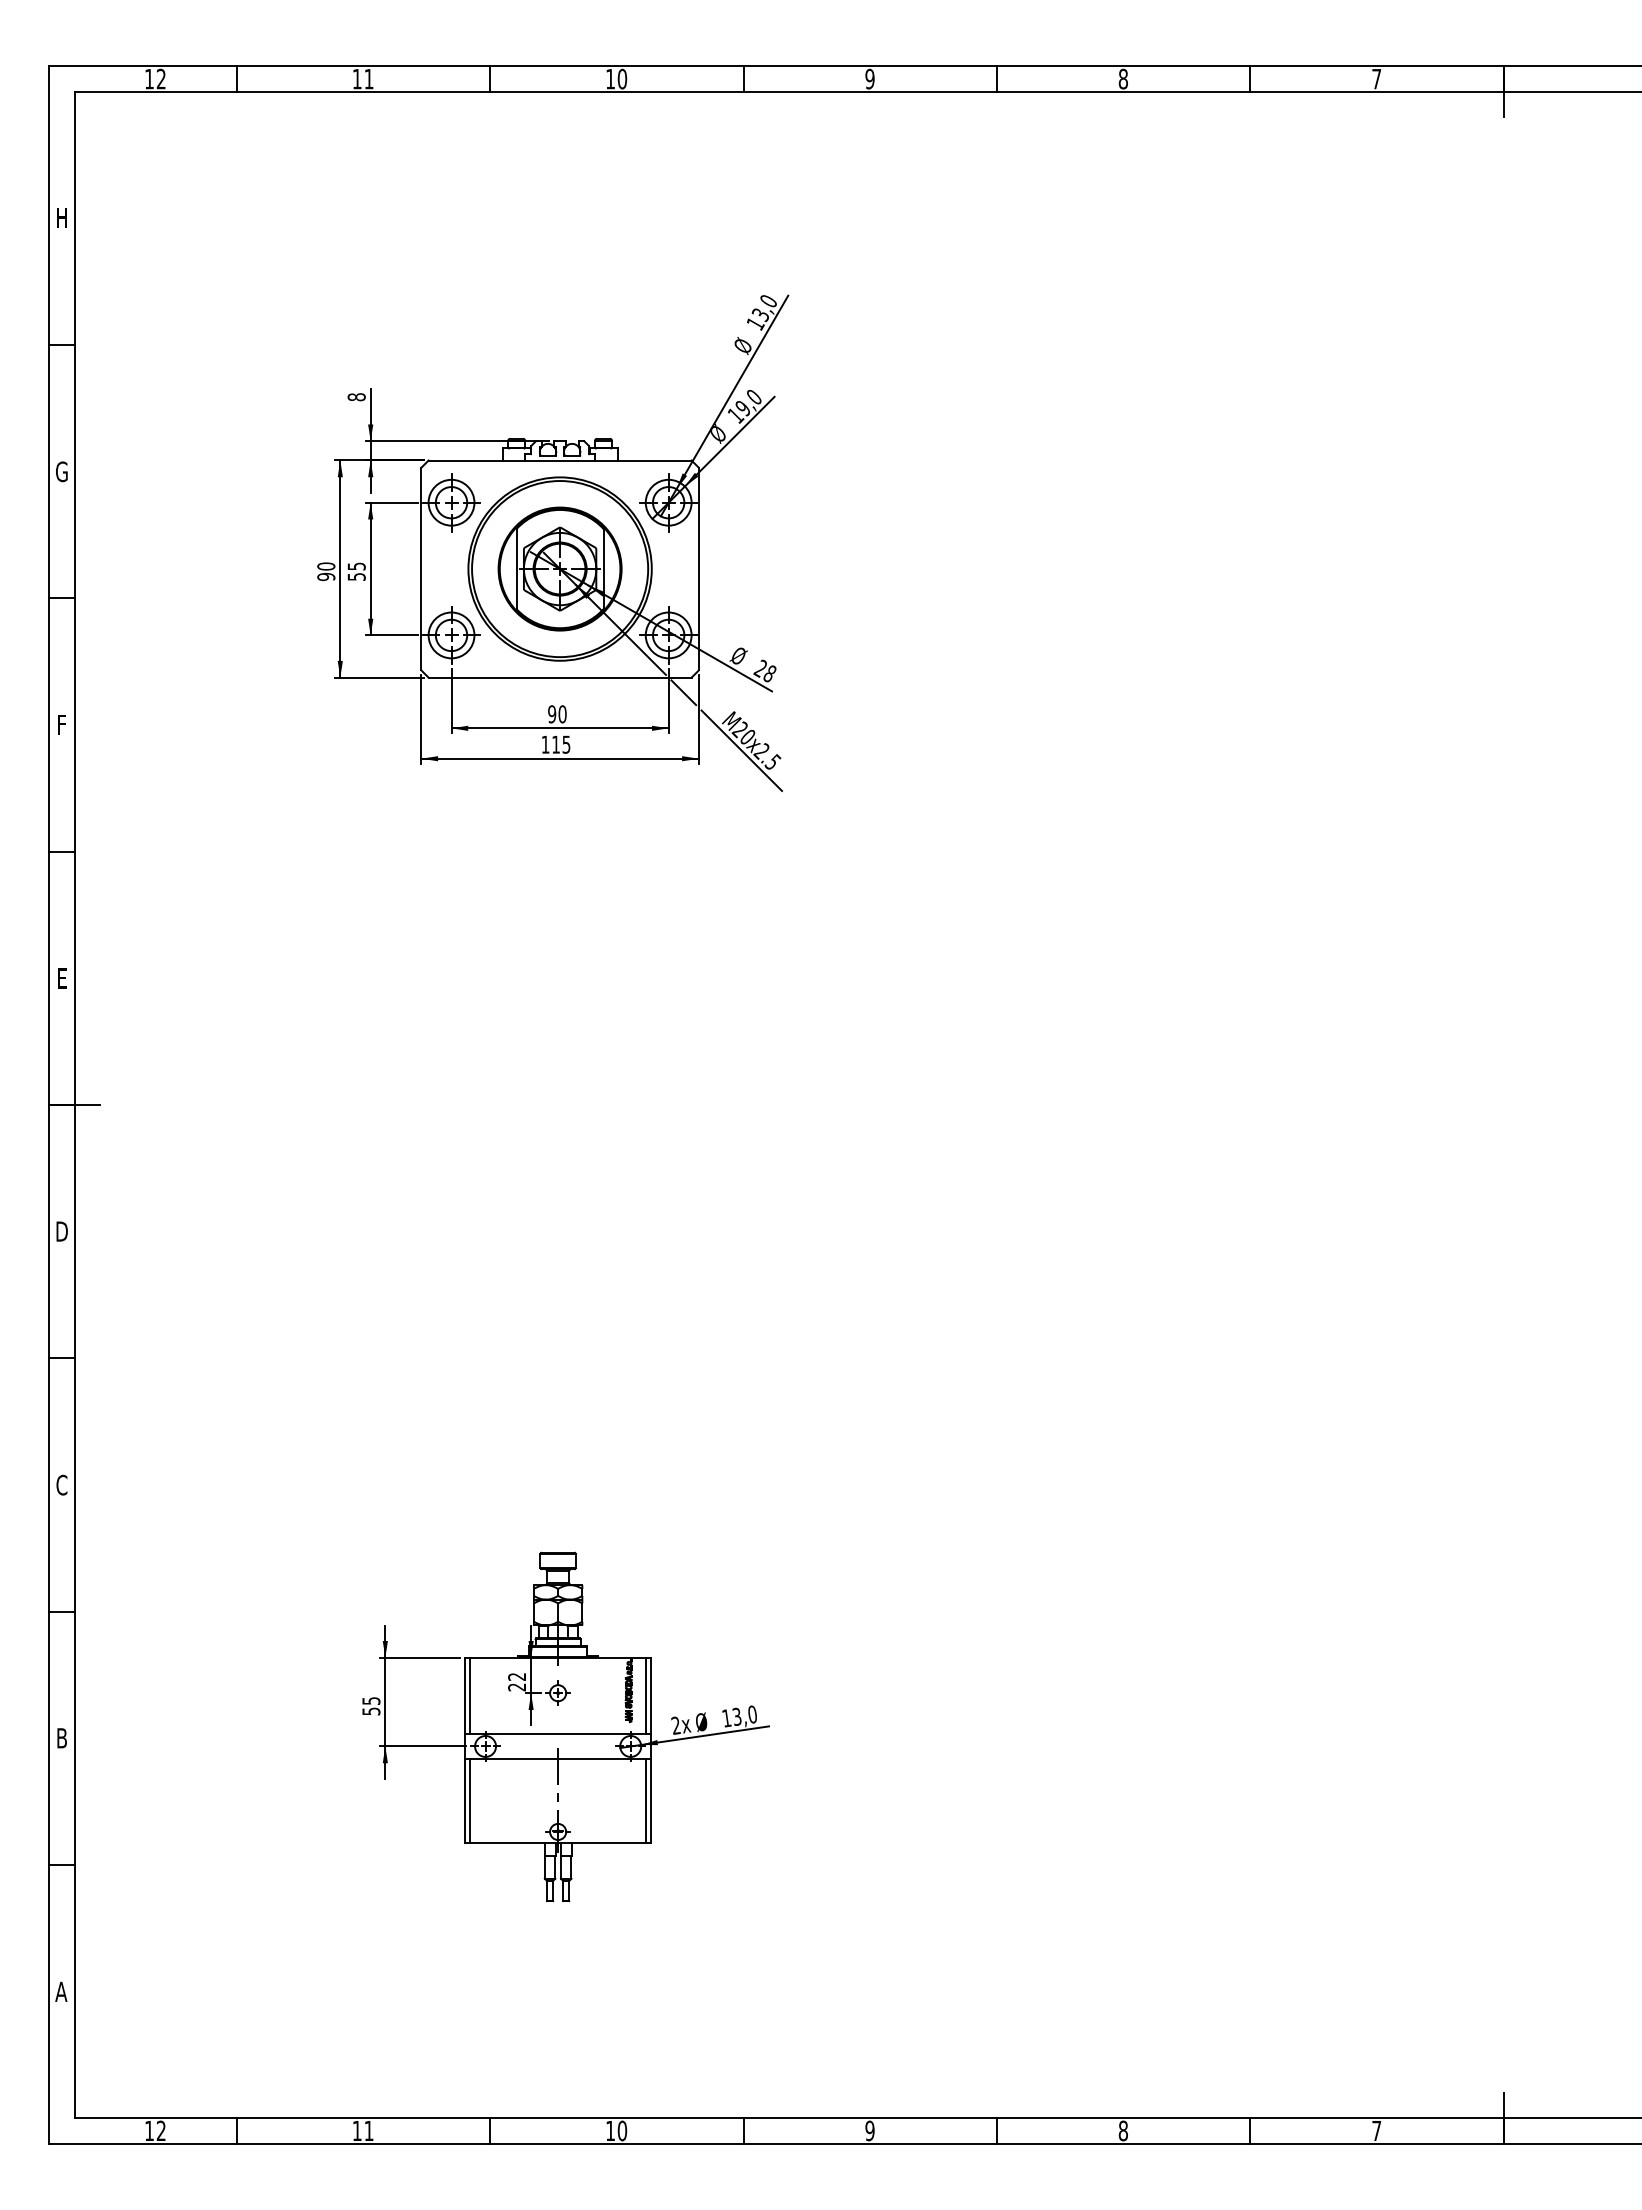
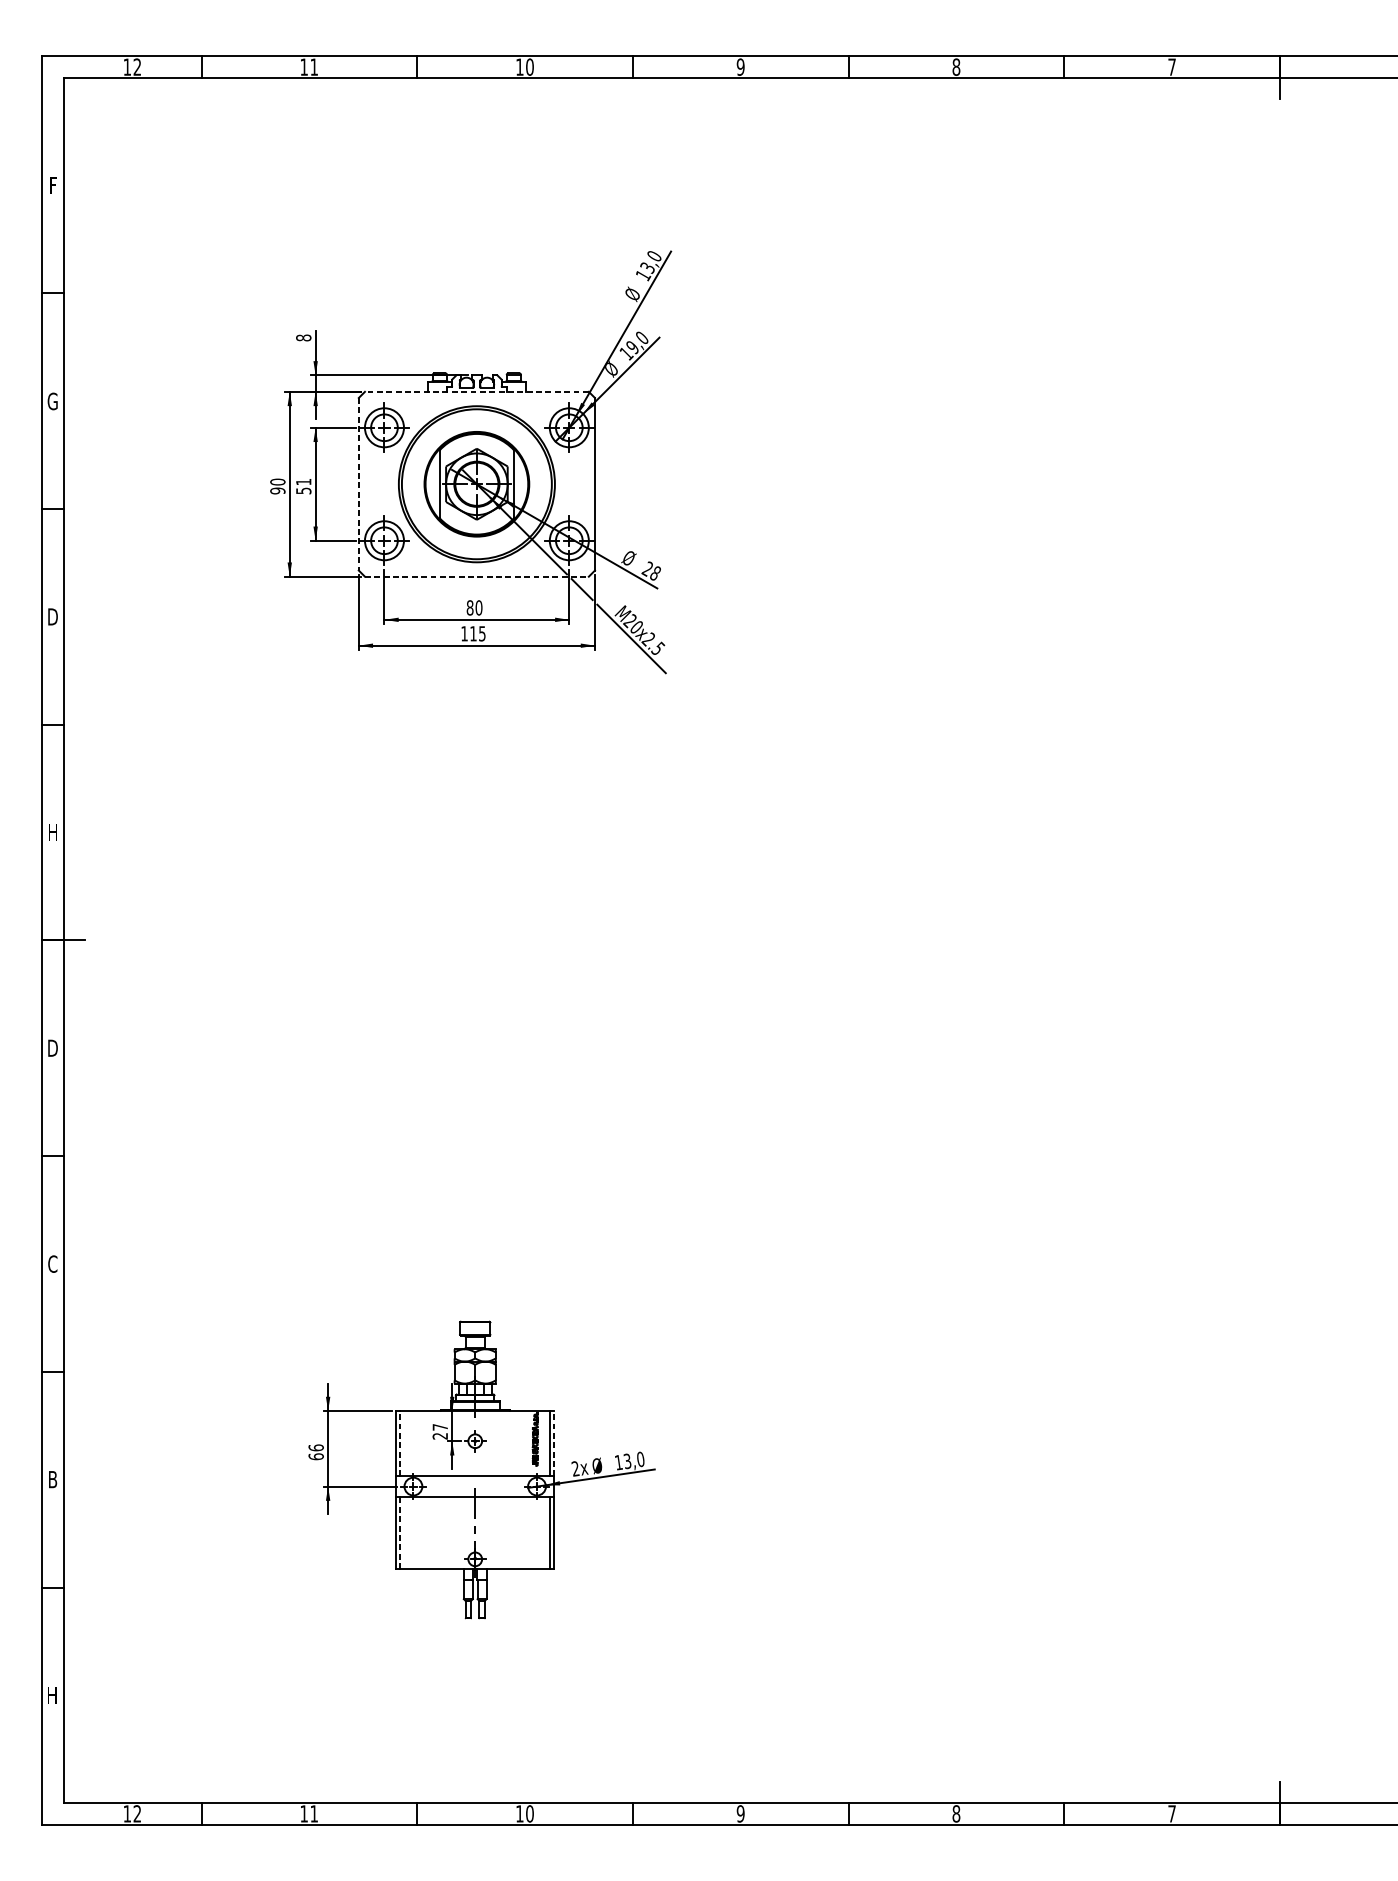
text: (61, 217) -> (52, 184), H -> F
line: (559, 460) -> (476, 391), solid -> dashed
text: (356, 566) -> (303, 482), 55 -> 51
line: (421, 569) -> (358, 484), solid -> dashed
line: (560, 677) -> (477, 576), solid -> dashed
text: (552, 714) -> (470, 608), 90 -> 80
text: (61, 724) -> (52, 616), F -> D
text: (61, 978) -> (52, 832), E -> H
text: (516, 1676) -> (439, 1427), 22 -> 27
line: (470, 1695) -> (400, 1443), solid -> dashed
line: (650, 1695) -> (553, 1443), solid -> dashed
text: (371, 1705) -> (316, 1451), 55 -> 66
line: (470, 1800) -> (400, 1532), solid -> dashed
text: (61, 1991) -> (52, 1695), A -> H

